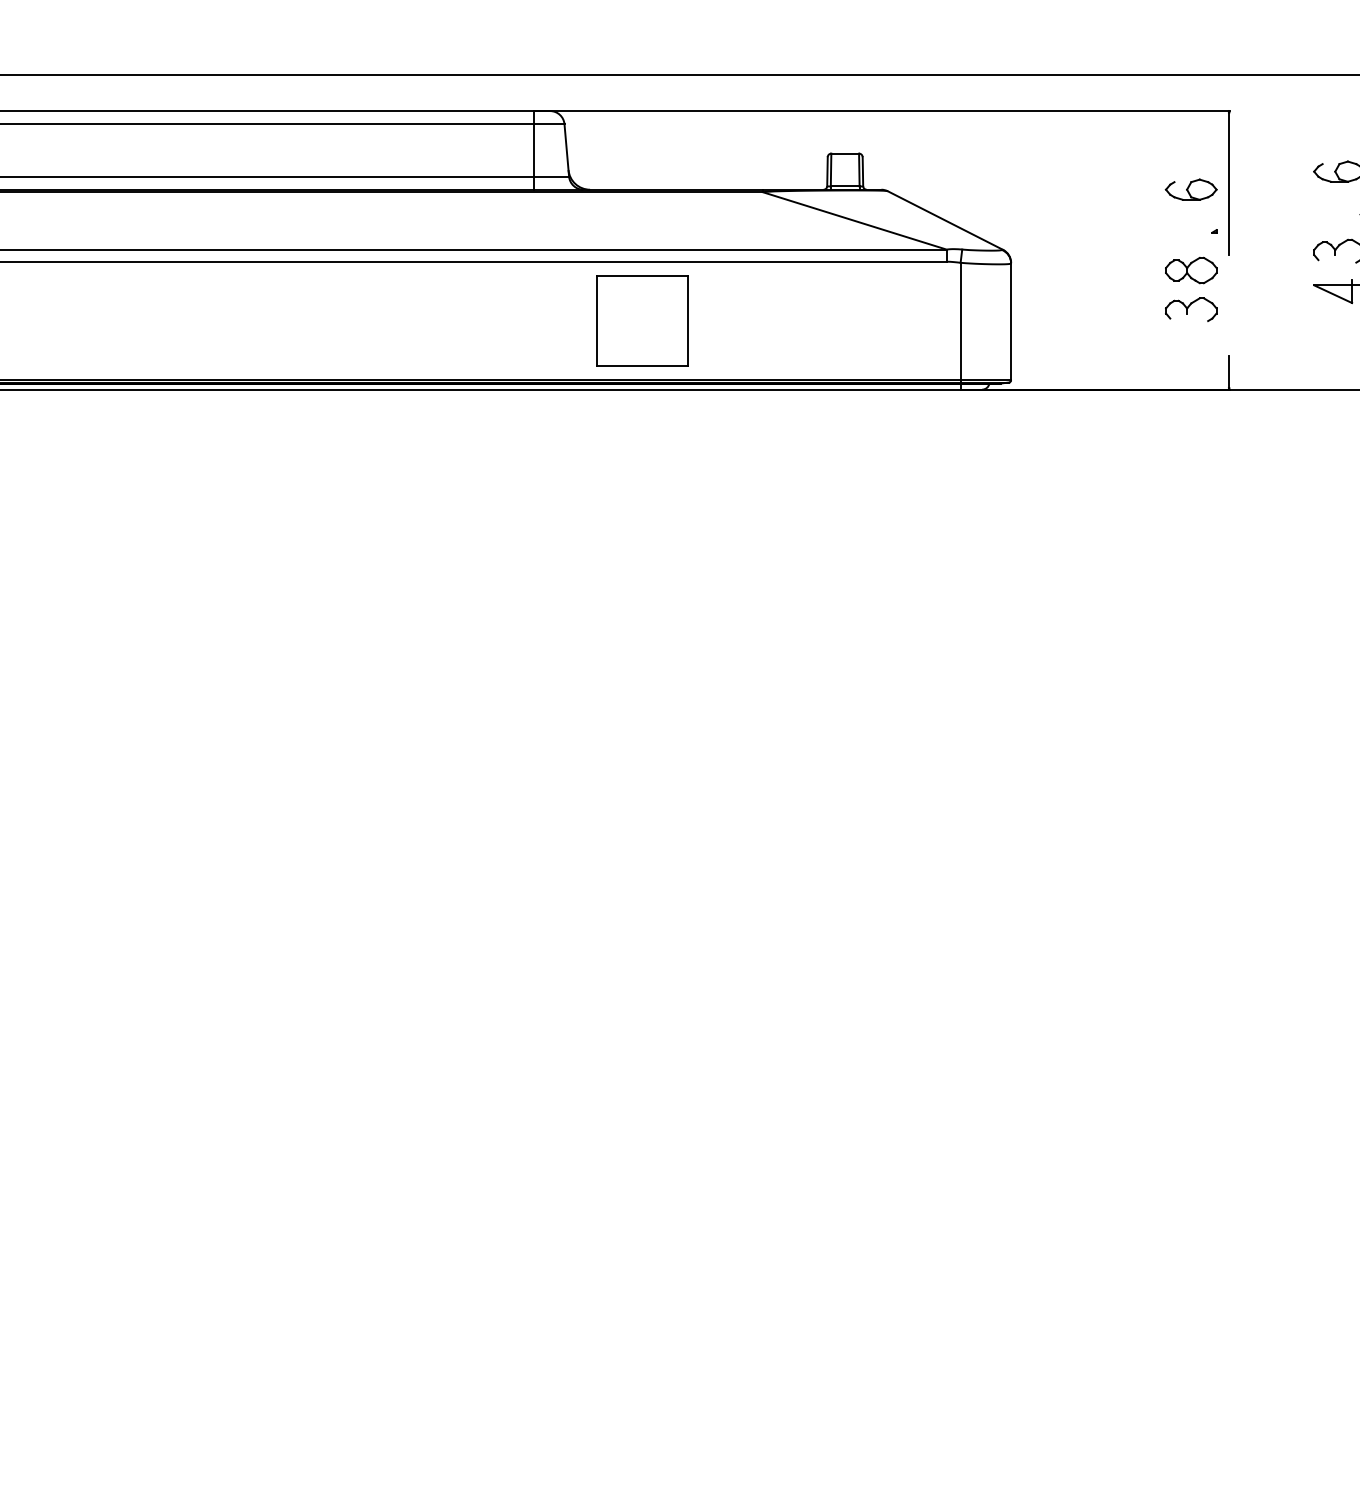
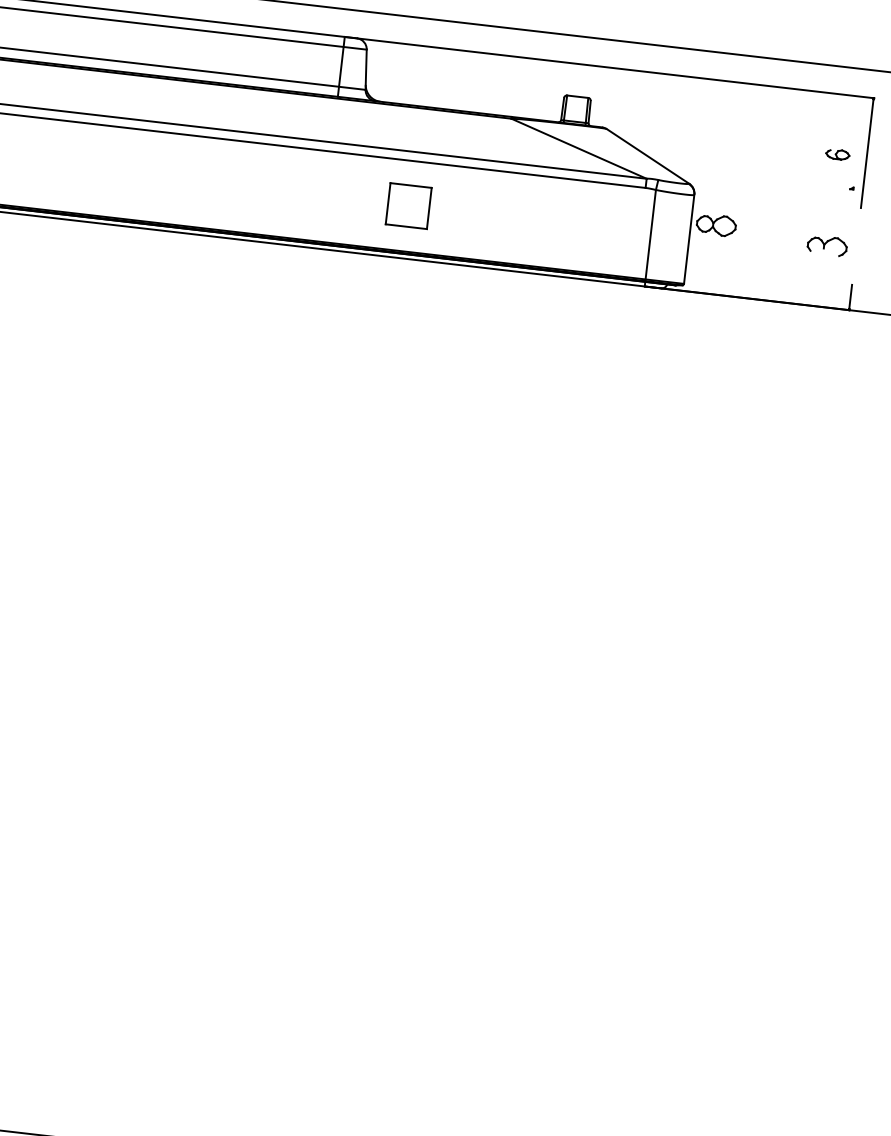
part: (1190, 189) -> (837, 154), size x0.6
part: (1191, 270) -> (716, 225), moved
part: (642, 320) -> (408, 205), size x0.6

